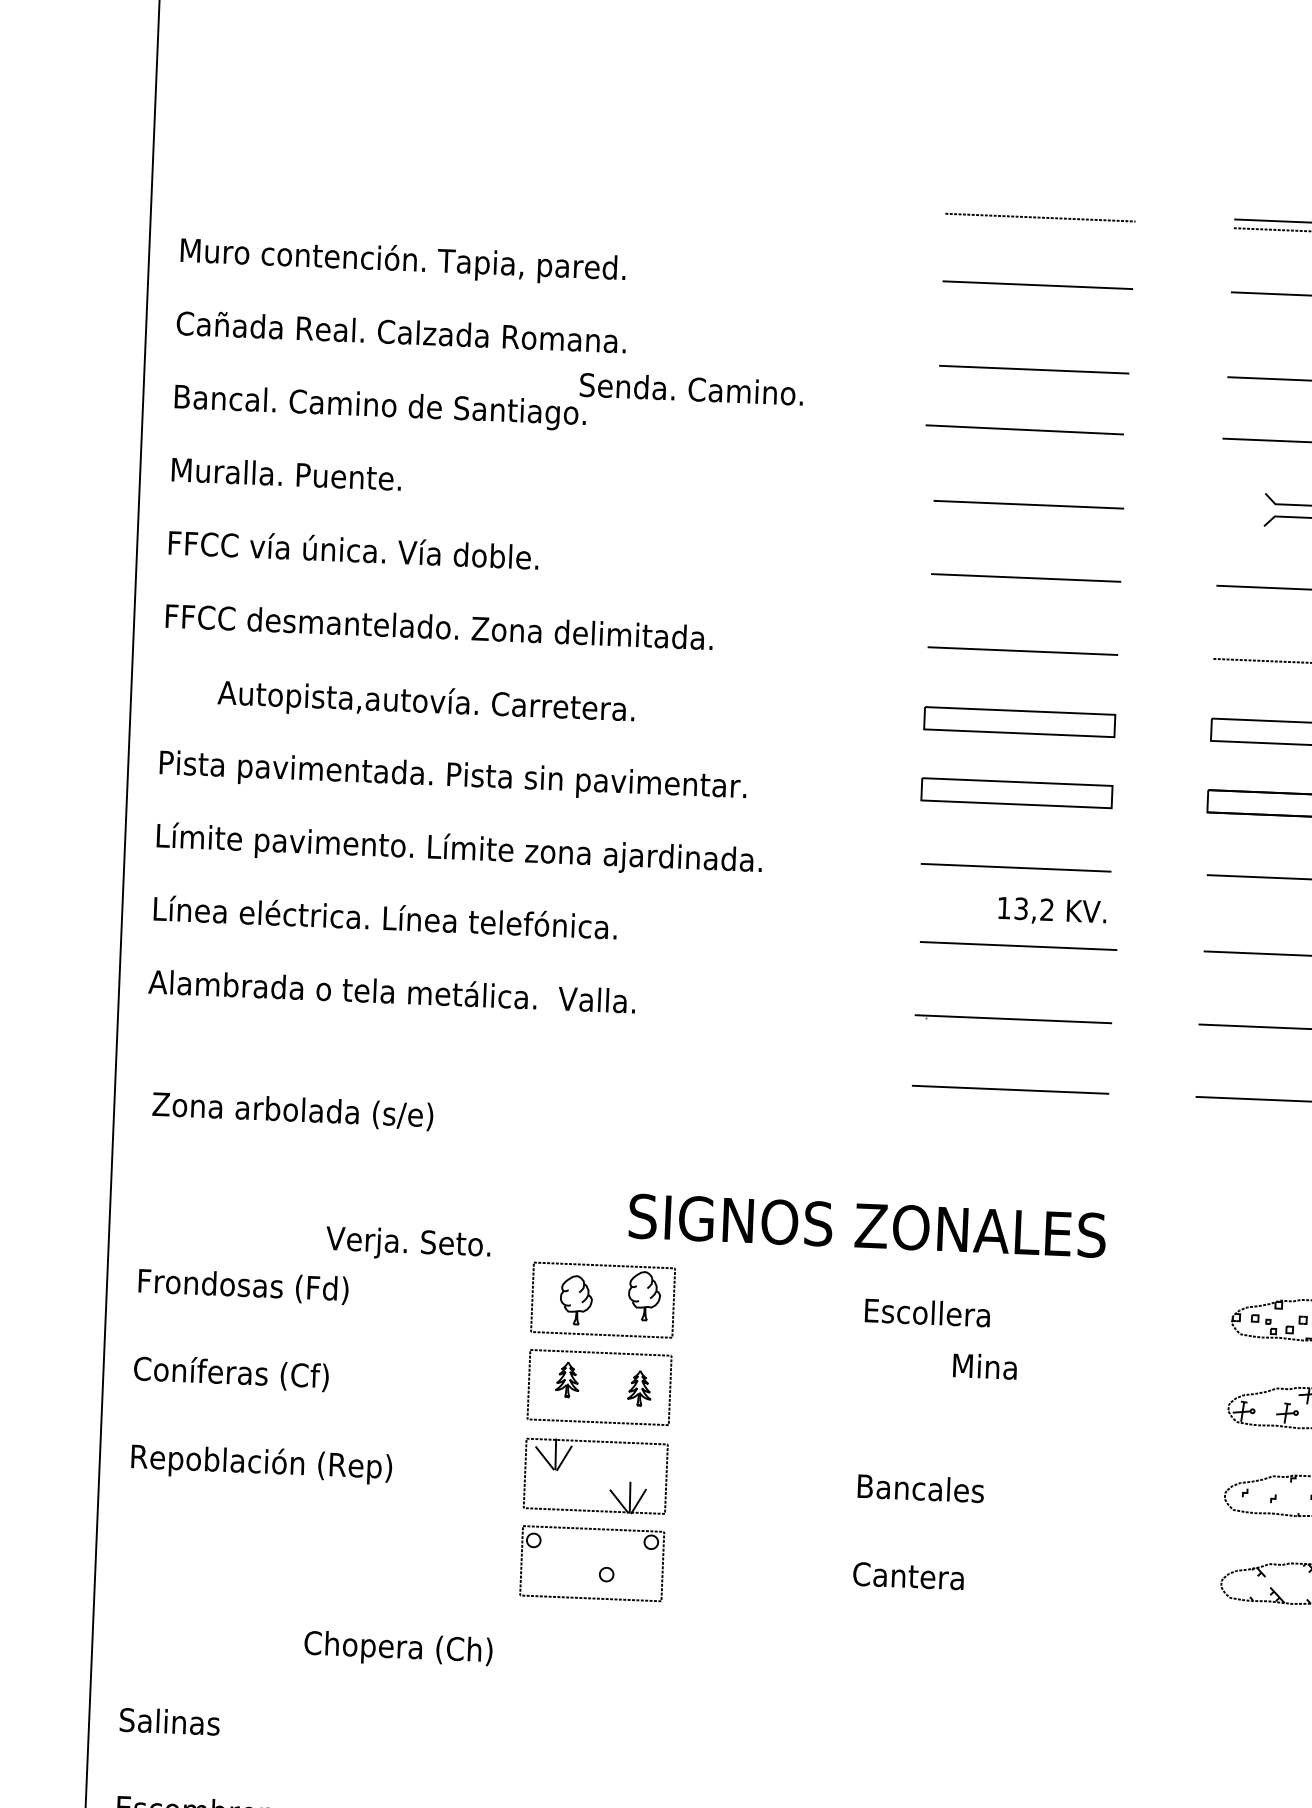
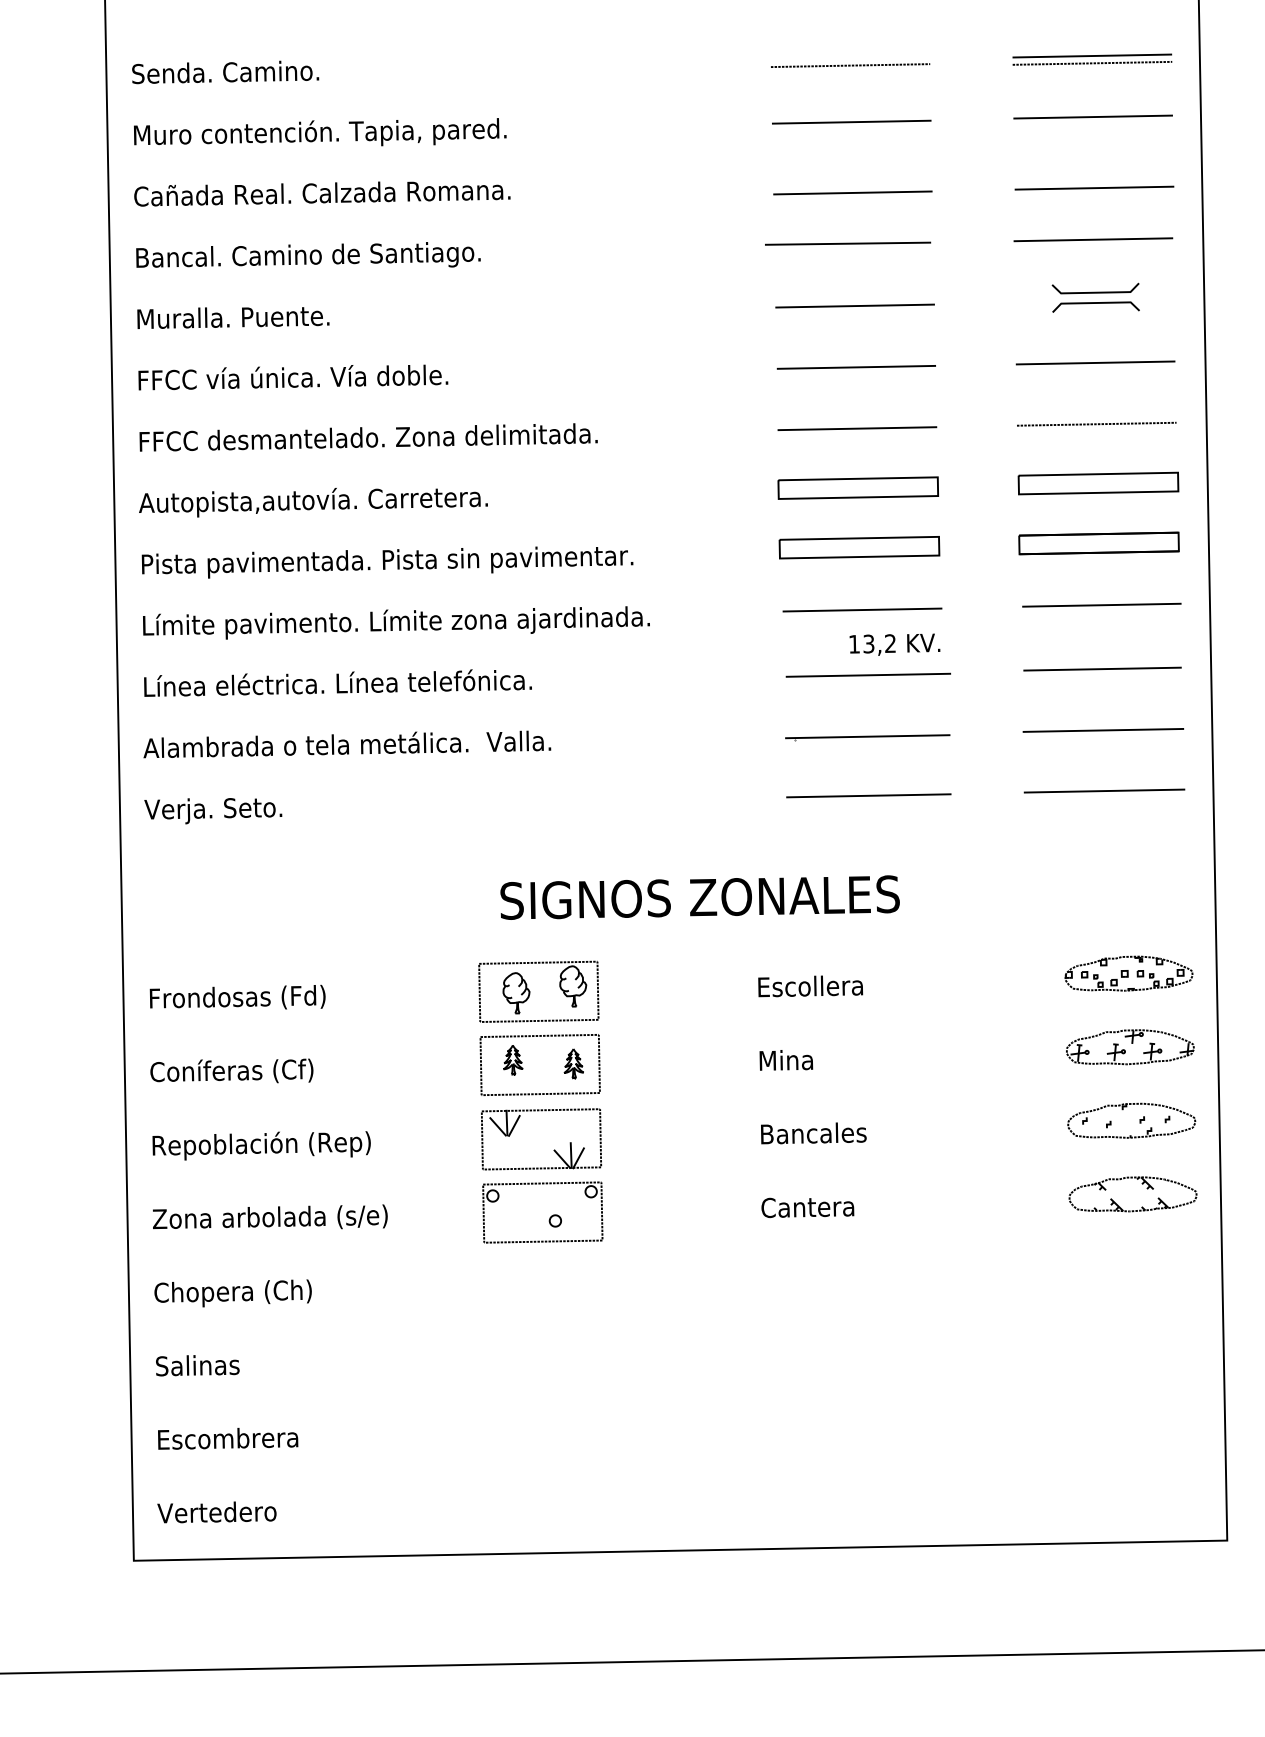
text: (691, 389) -> (225, 72), moved
text: (426, 704) -> (313, 502), moved
text: (293, 1109) -> (270, 1216), moved
text: (866, 1225) -> (699, 897), moved
text: (408, 1245) -> (213, 811), moved
text: (985, 1366) -> (786, 1060), moved
text: (397, 1649) -> (232, 1293), moved

